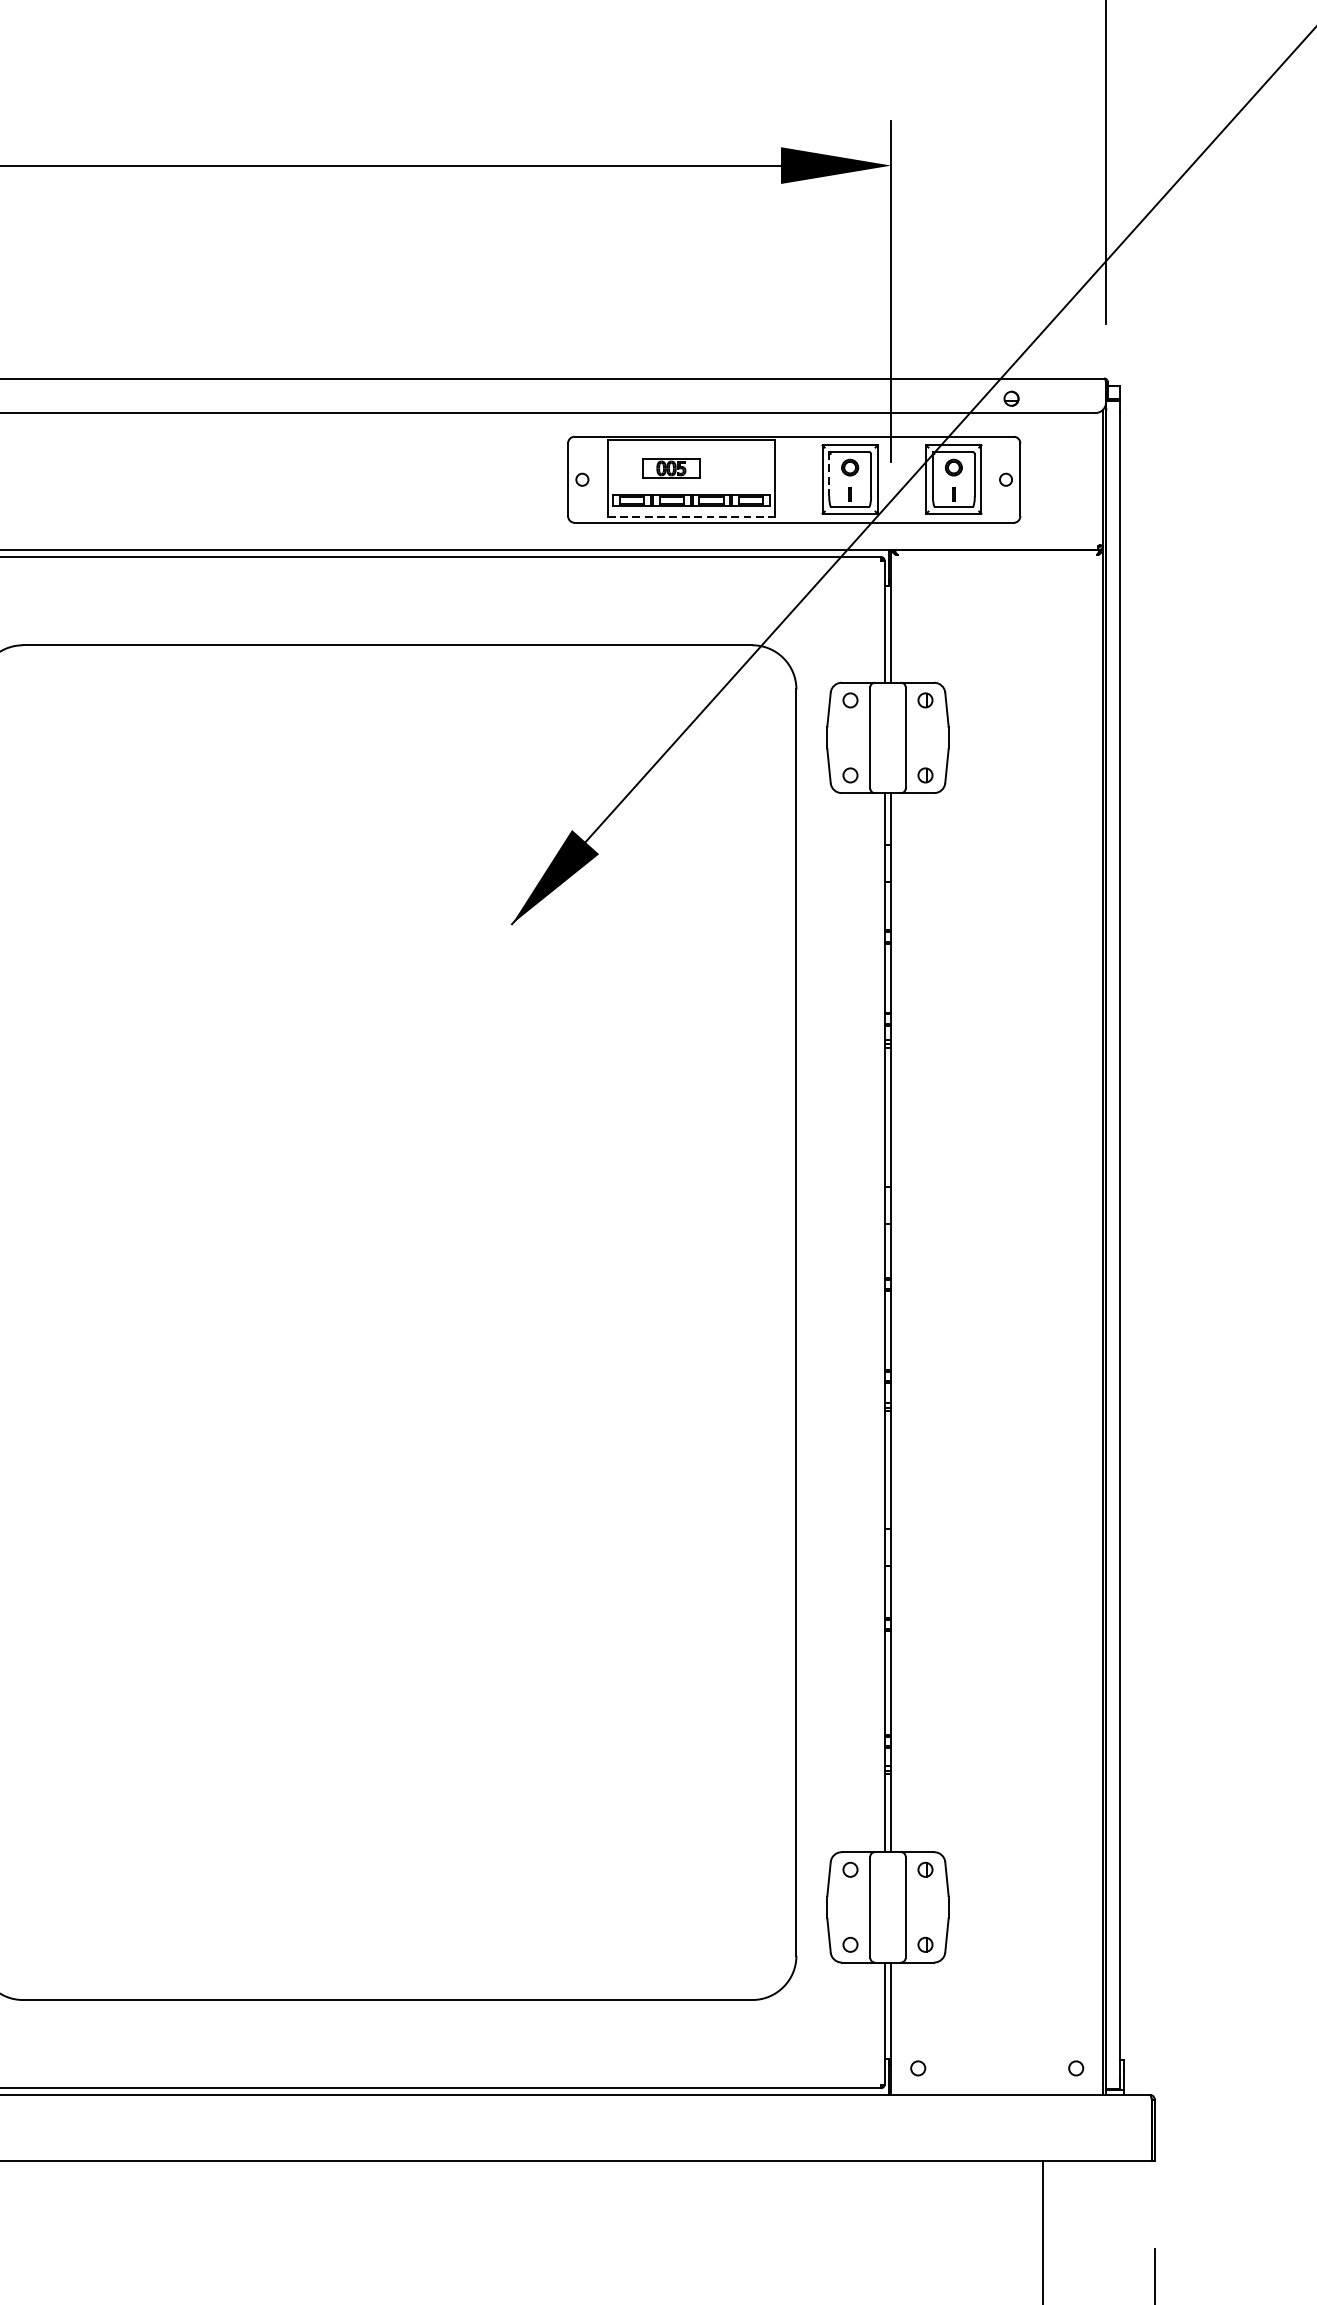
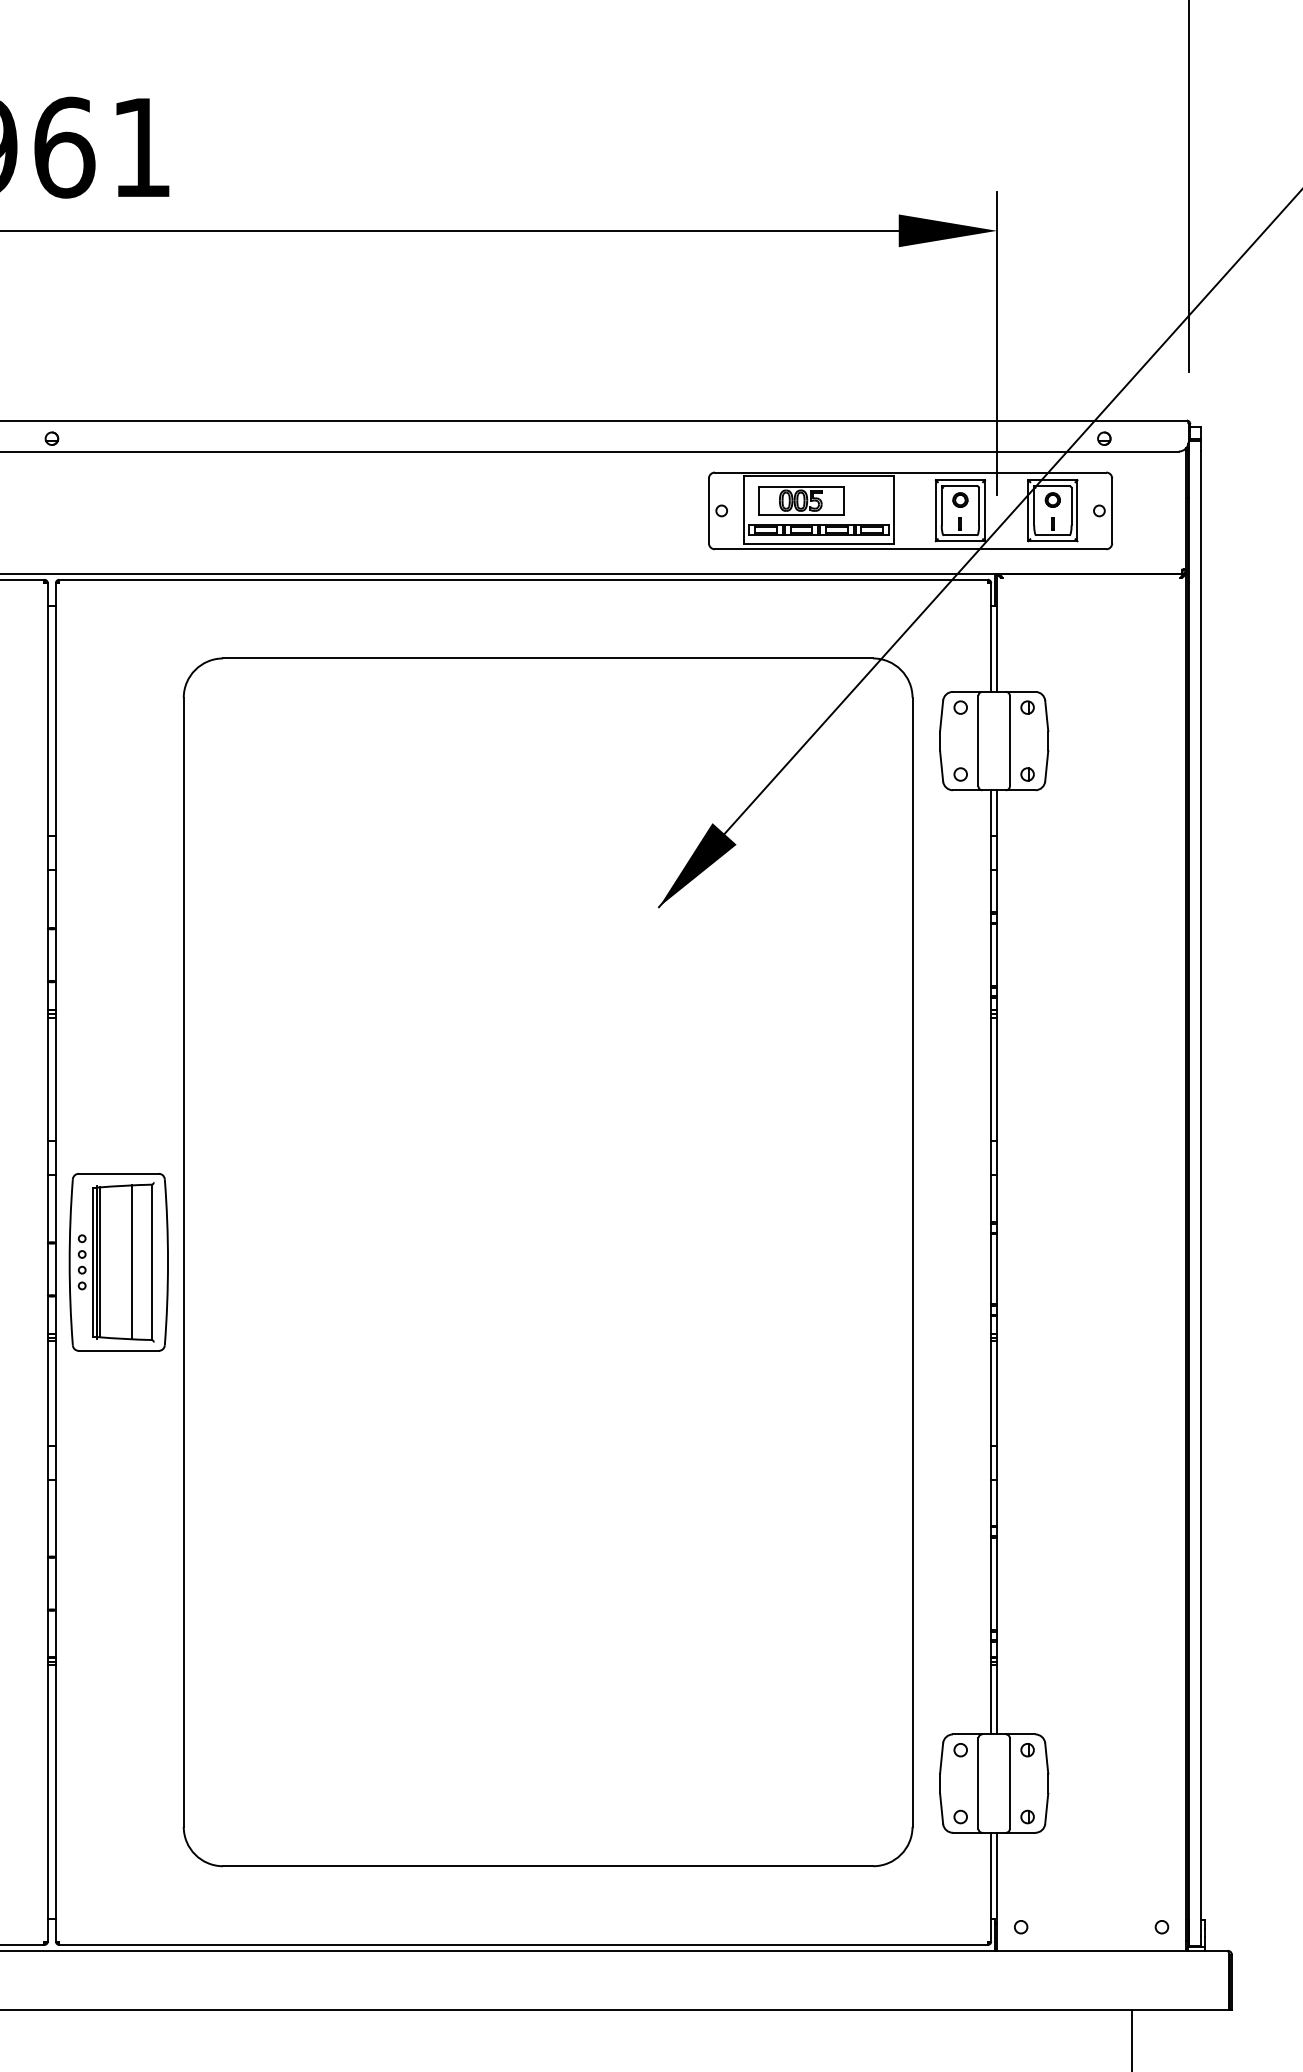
part: (671, 468) -> (801, 500), size x1.67
line: (828, 473) -> (941, 505), dashed -> solid
line: (692, 517) -> (819, 544), dashed -> solid

